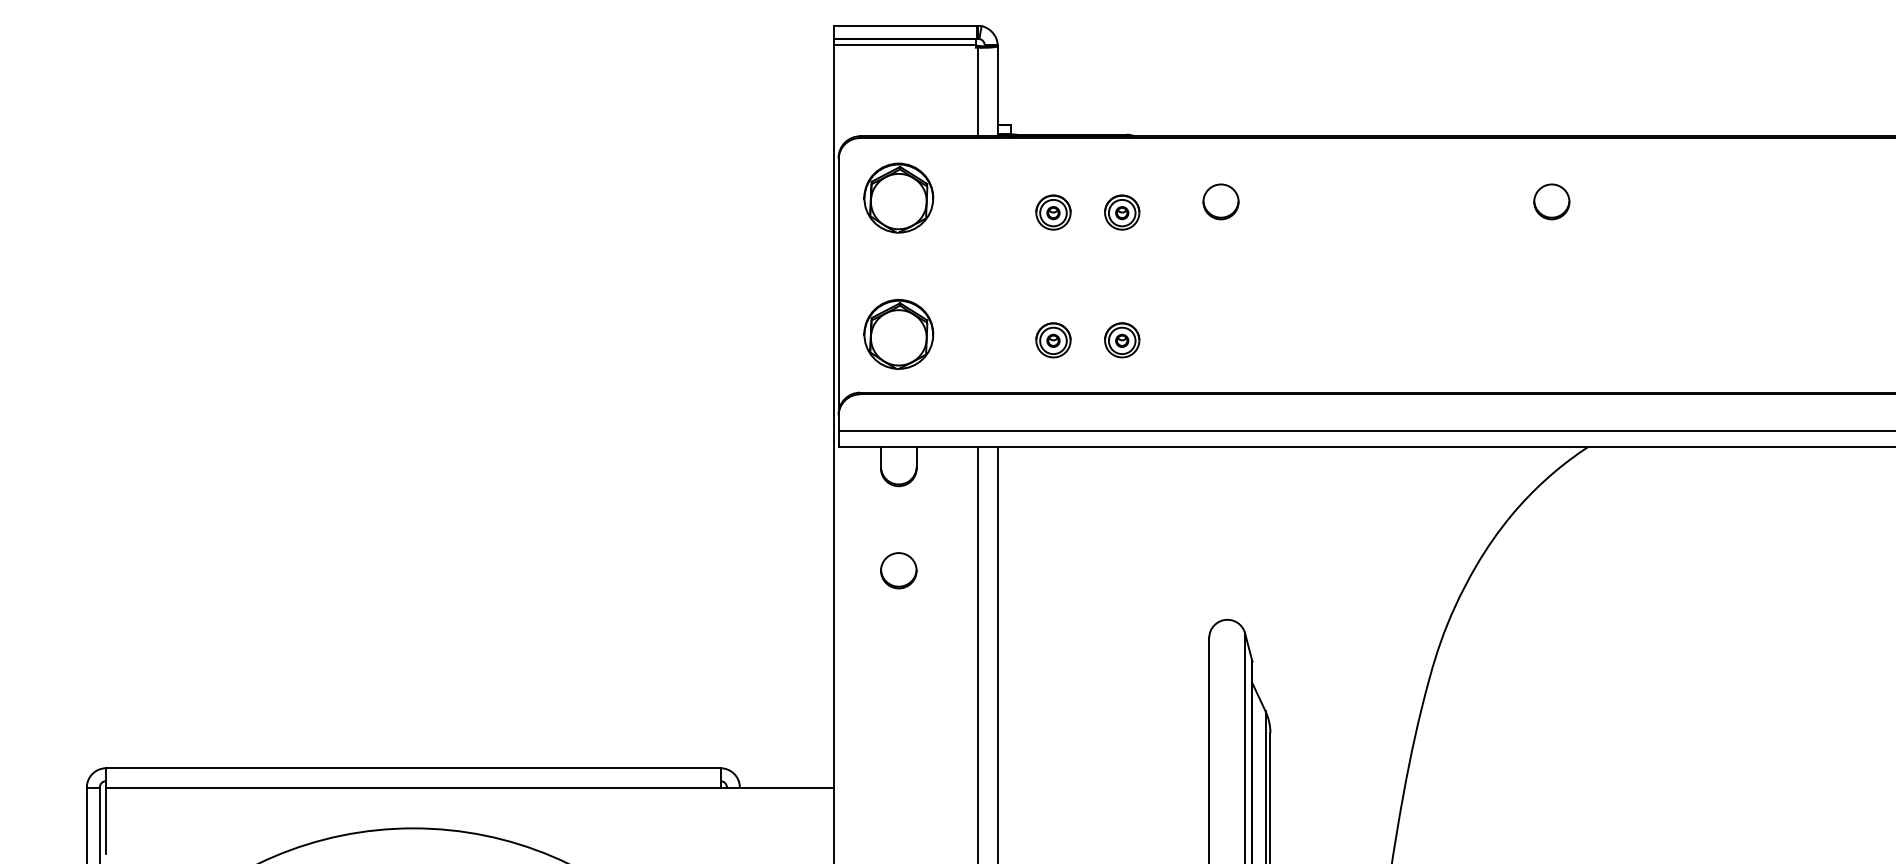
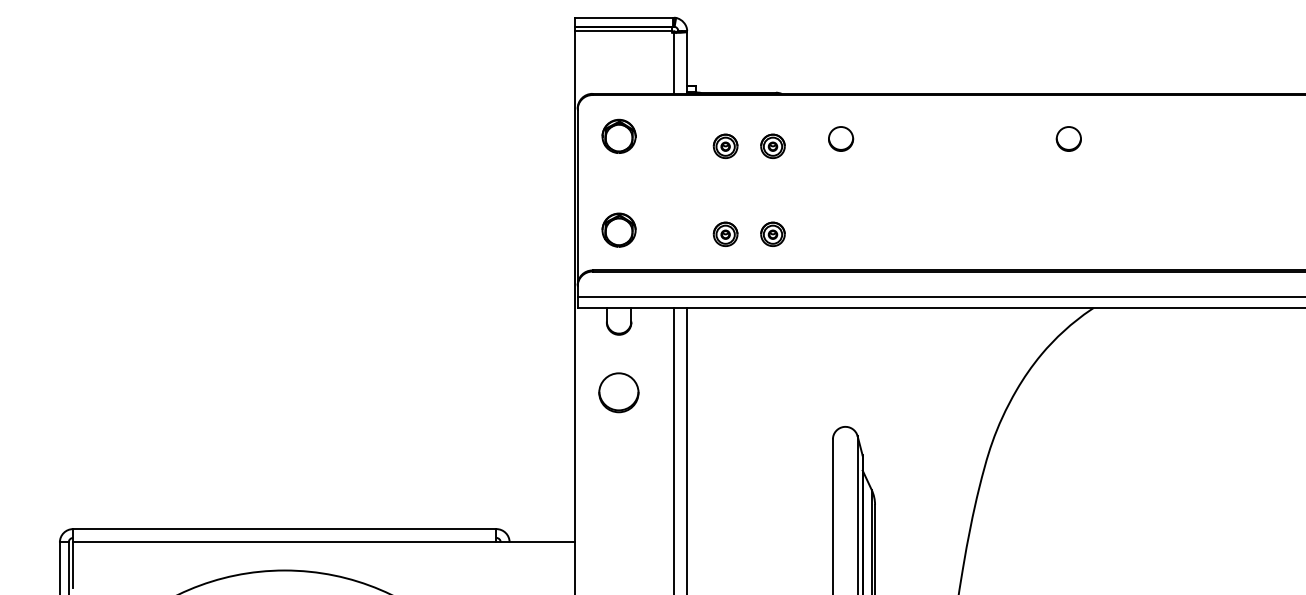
part: (897, 198) -> (618, 136), size x0.7
part: (897, 333) -> (618, 229), size x0.7
part: (899, 571) -> (619, 393), size x1.6

